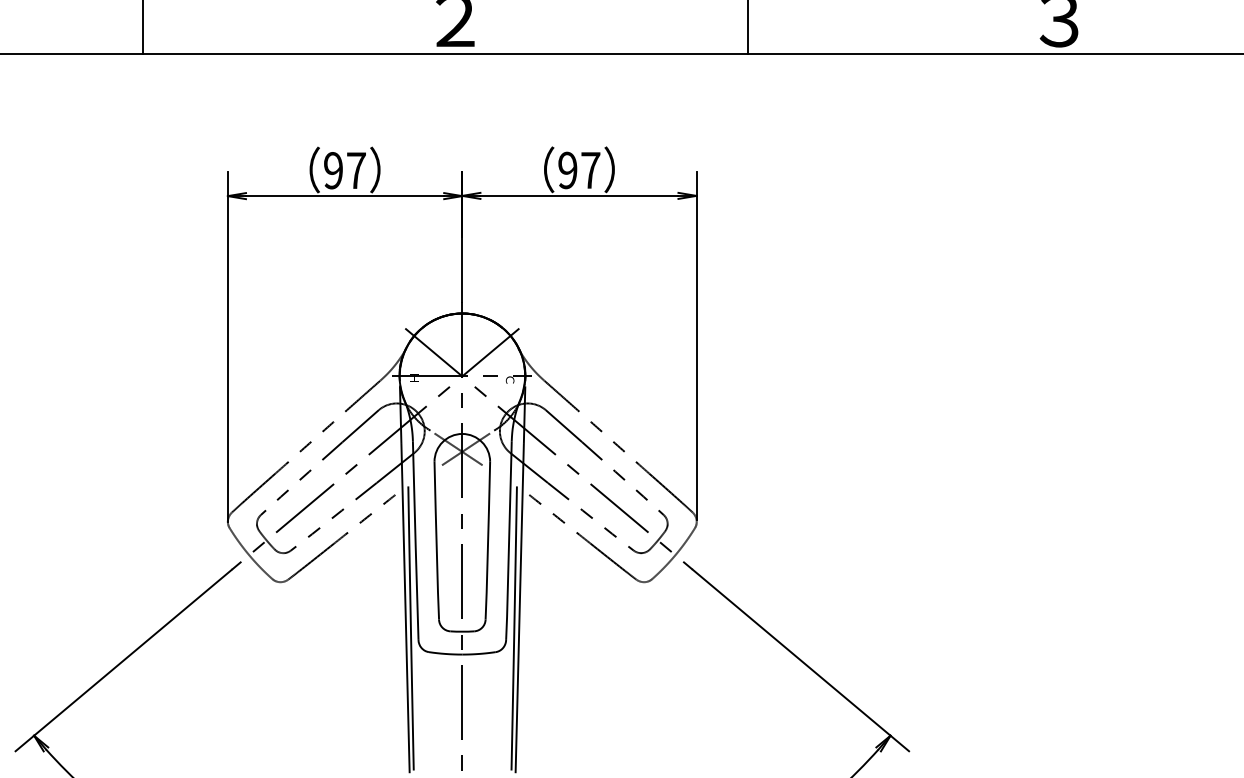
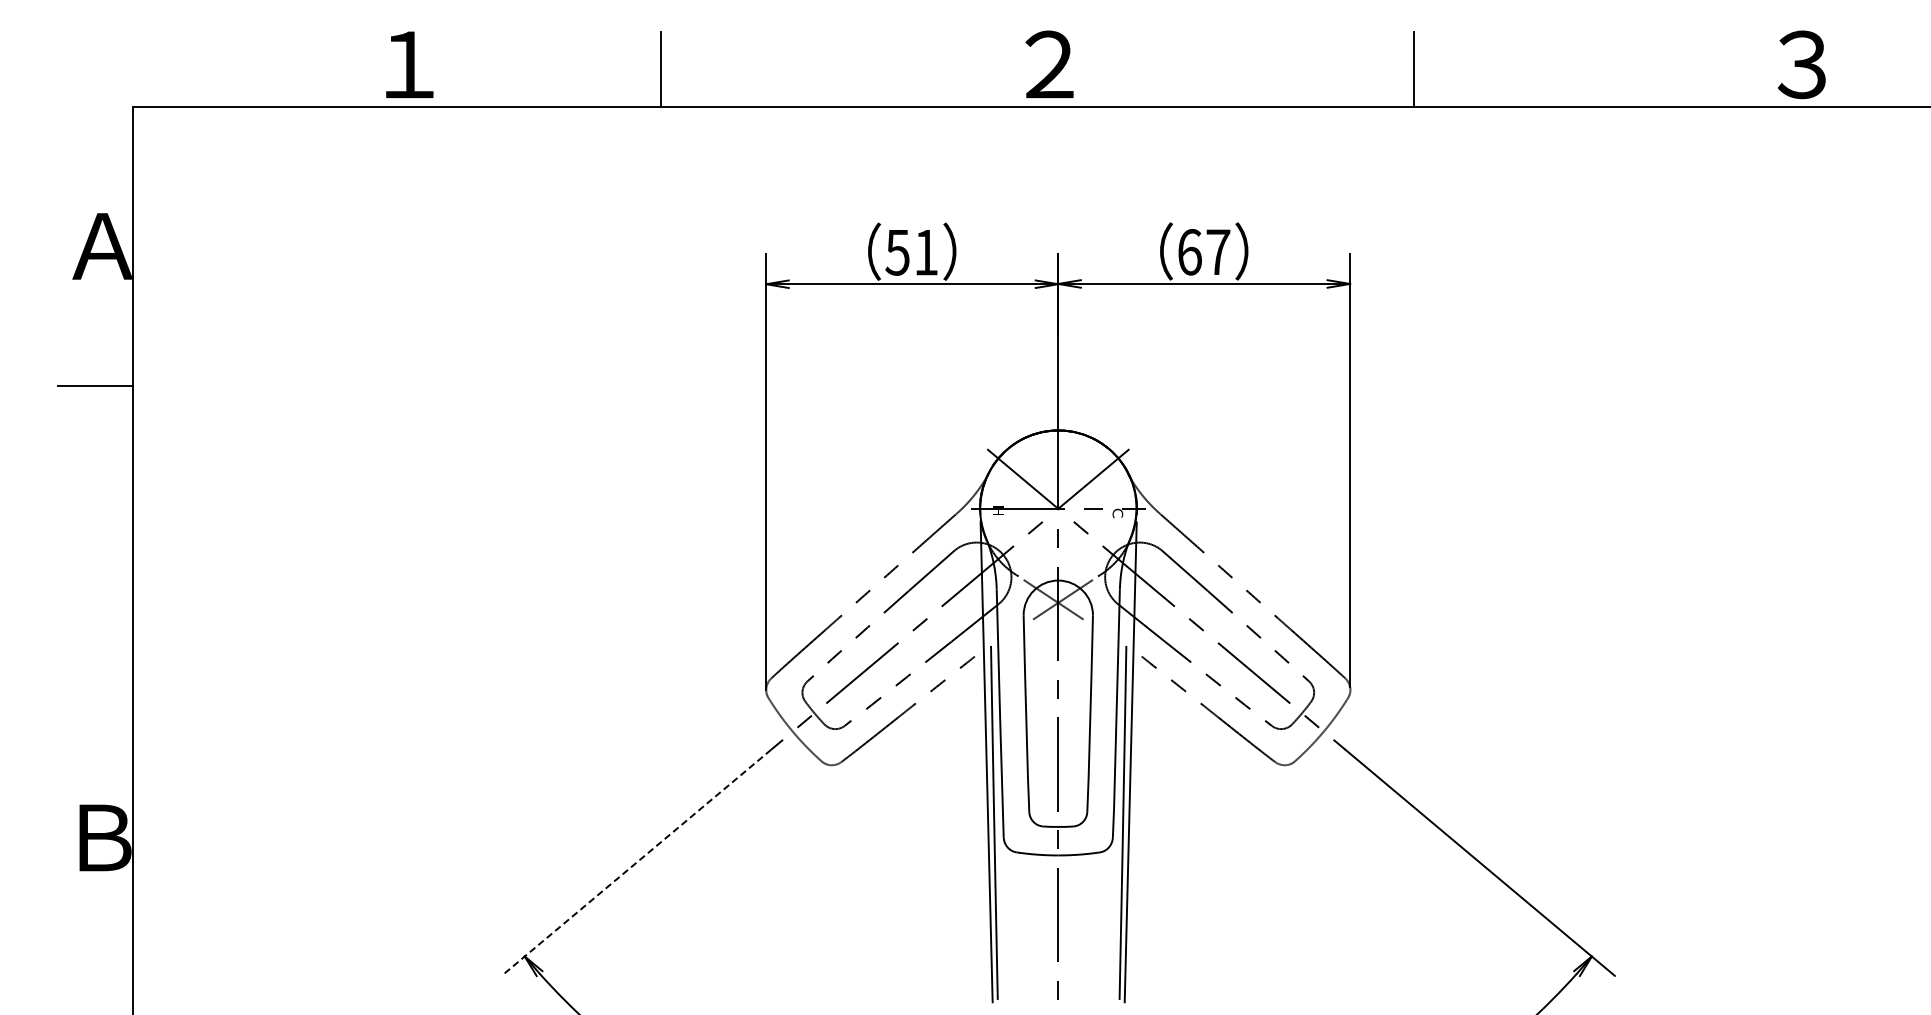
text: (344, 170) -> (911, 252), 97 -> 51
text: (567, 170) -> (1189, 252), 97 -> 67
line: (123, 660) -> (636, 862), solid -> dashed

